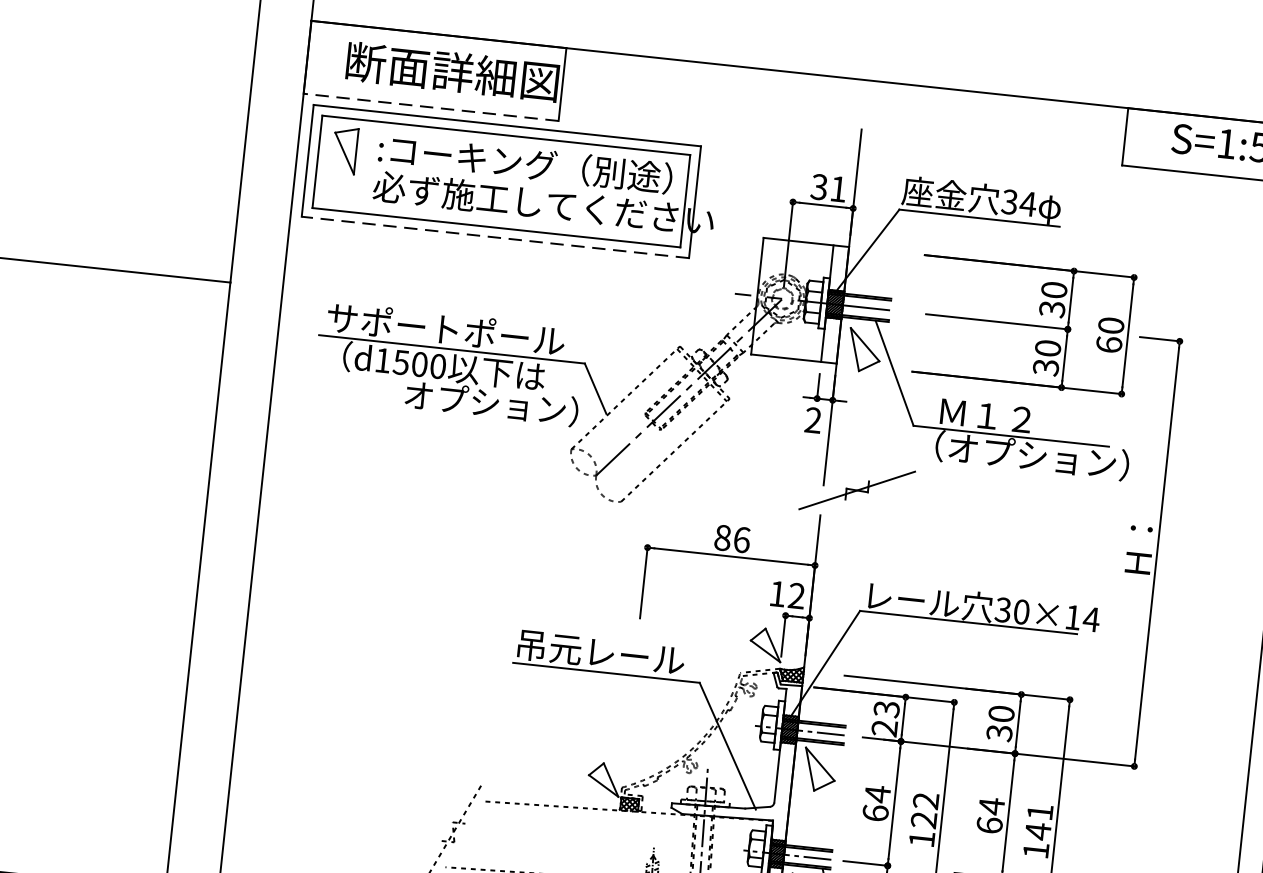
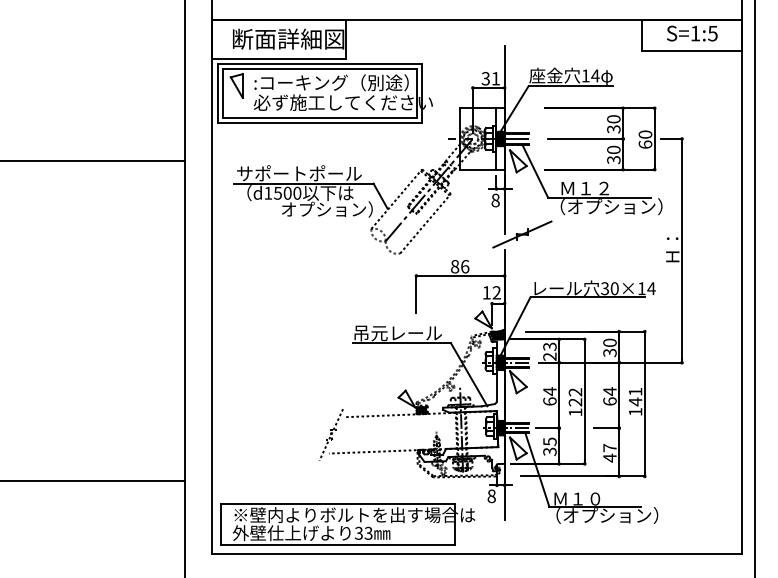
line: (429, 106) -> (278, 58), dashed -> solid
text: (1009, 201) -> (585, 75), 34 -> 14
line: (494, 236) -> (319, 122), dashed -> solid
text: (813, 420) -> (495, 200), 2 -> 8

